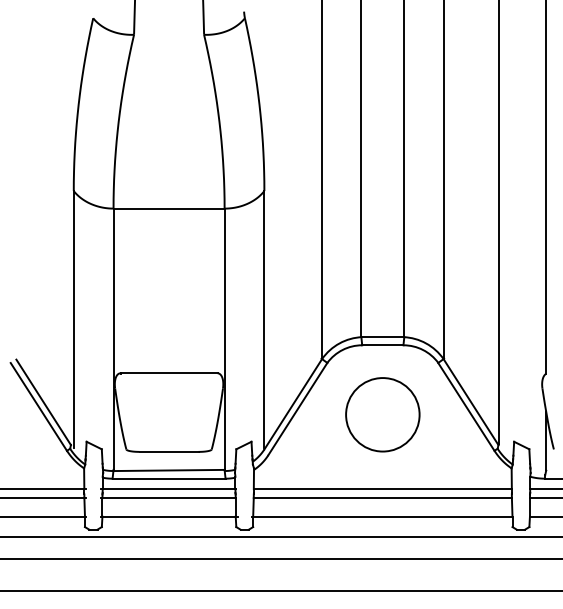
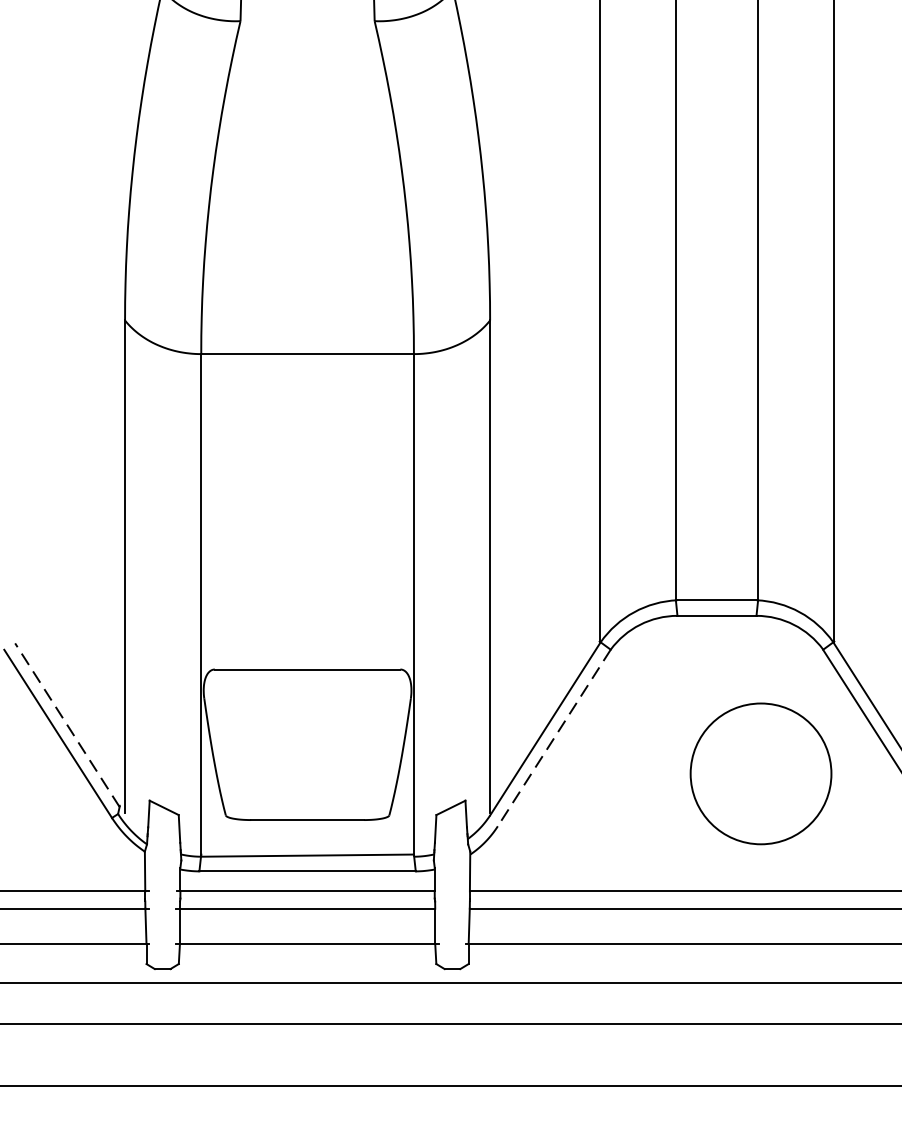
line: (43, 402) -> (67, 725), solid -> dashed
line: (297, 409) -> (553, 738), solid -> dashed
circle: (382, 414) -> (760, 773), moved

